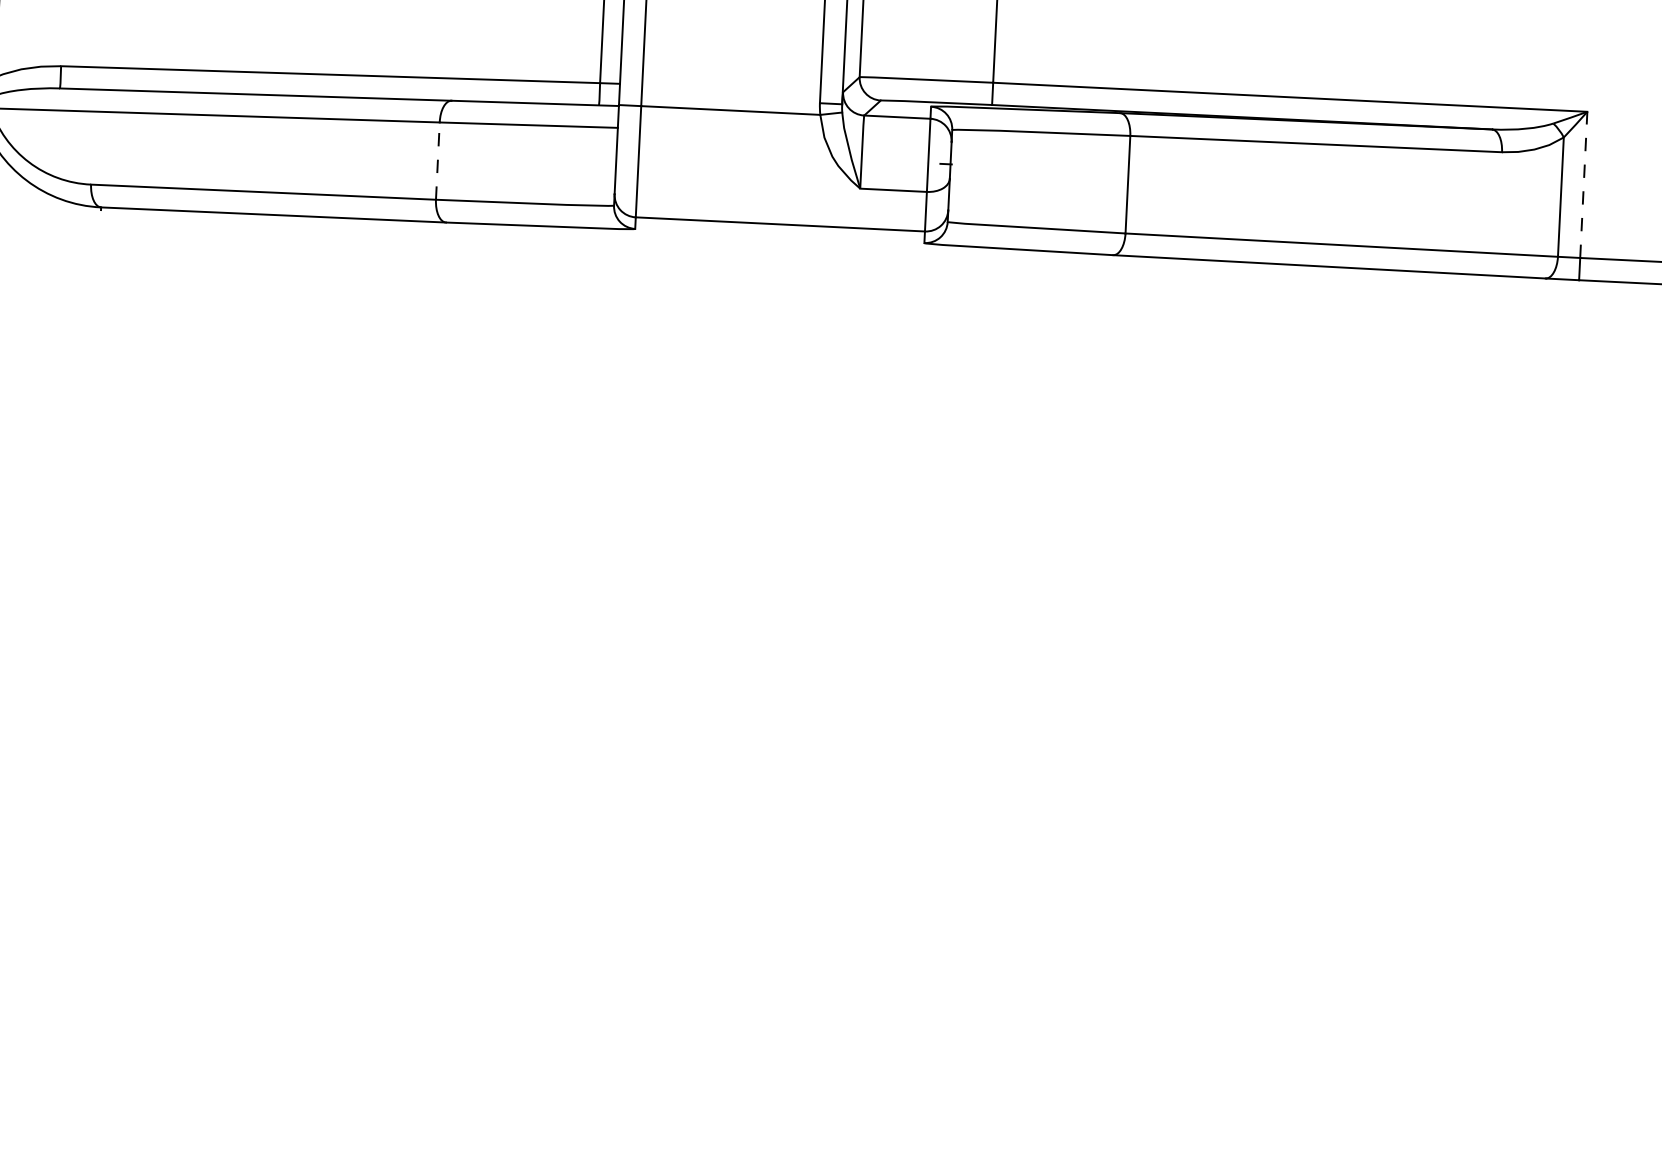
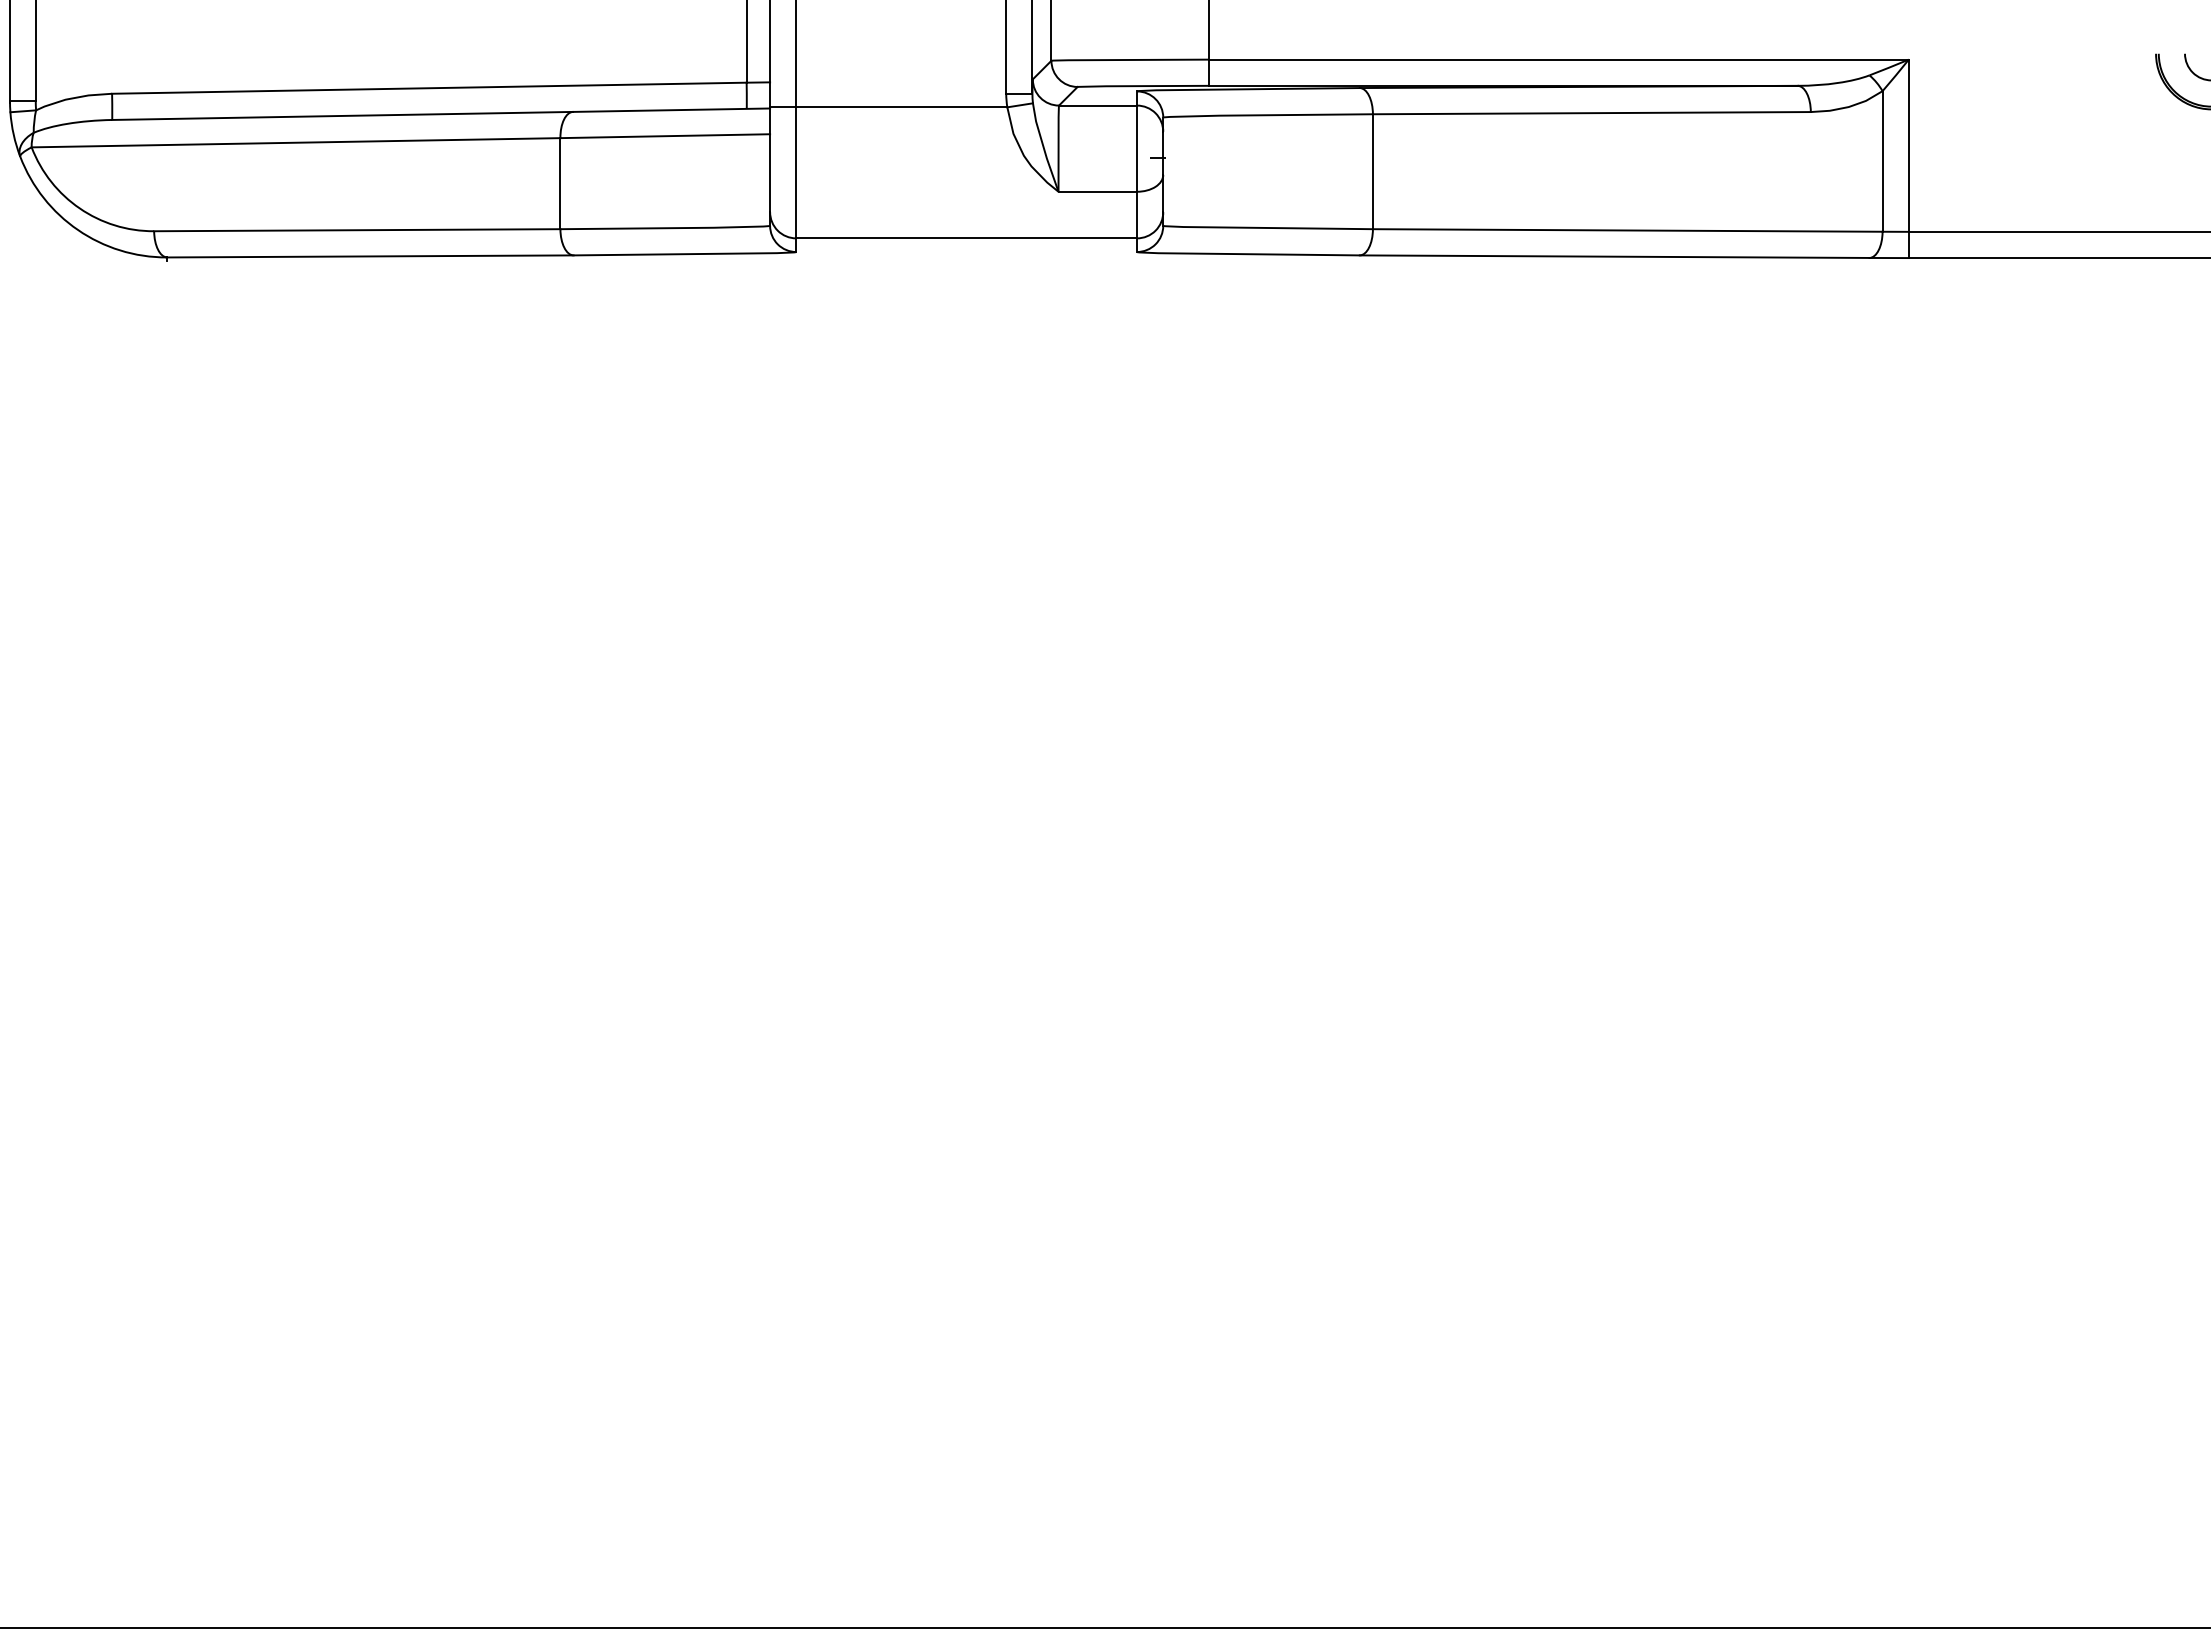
line: (437, 160) -> (560, 183), dashed -> solid
line: (1583, 184) -> (1908, 145), dashed -> solid

